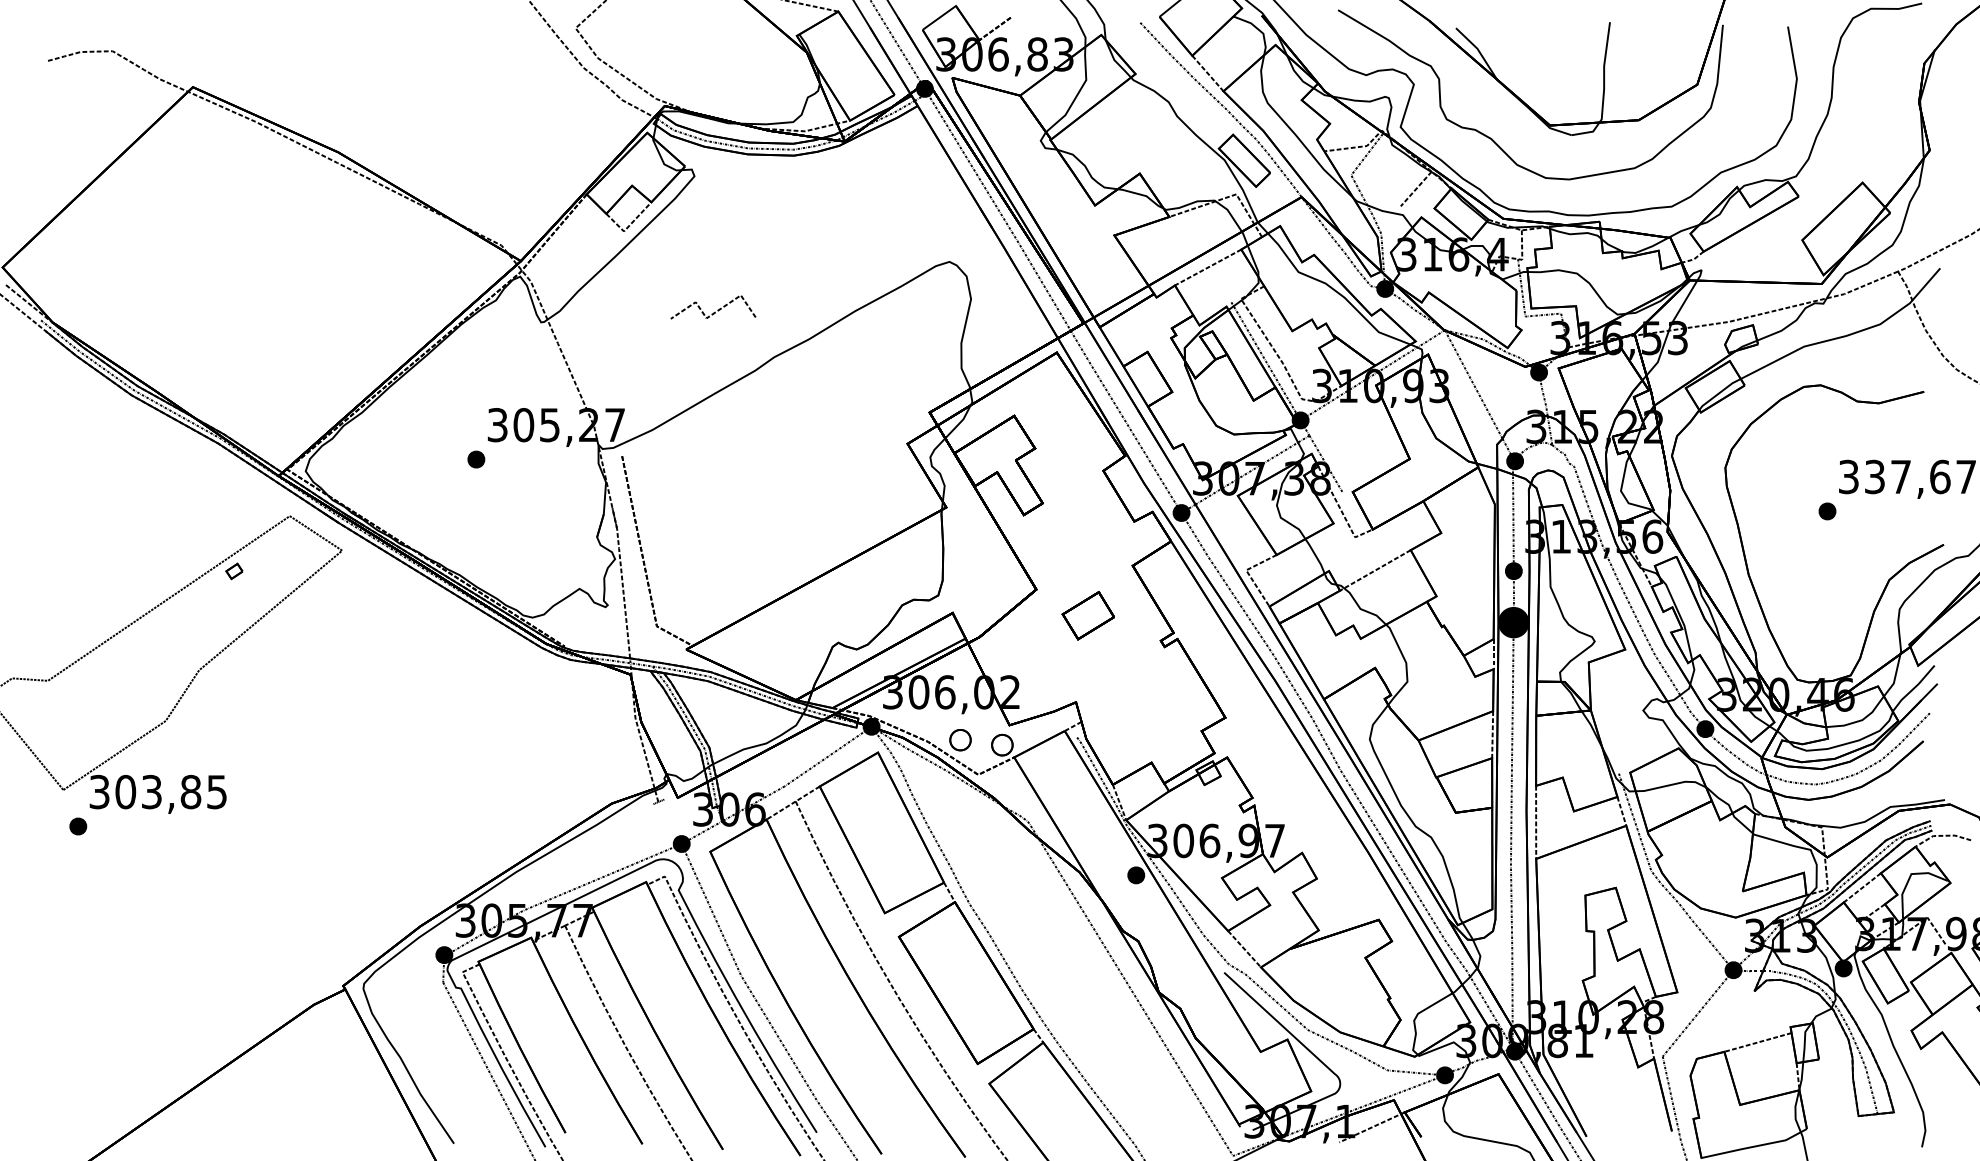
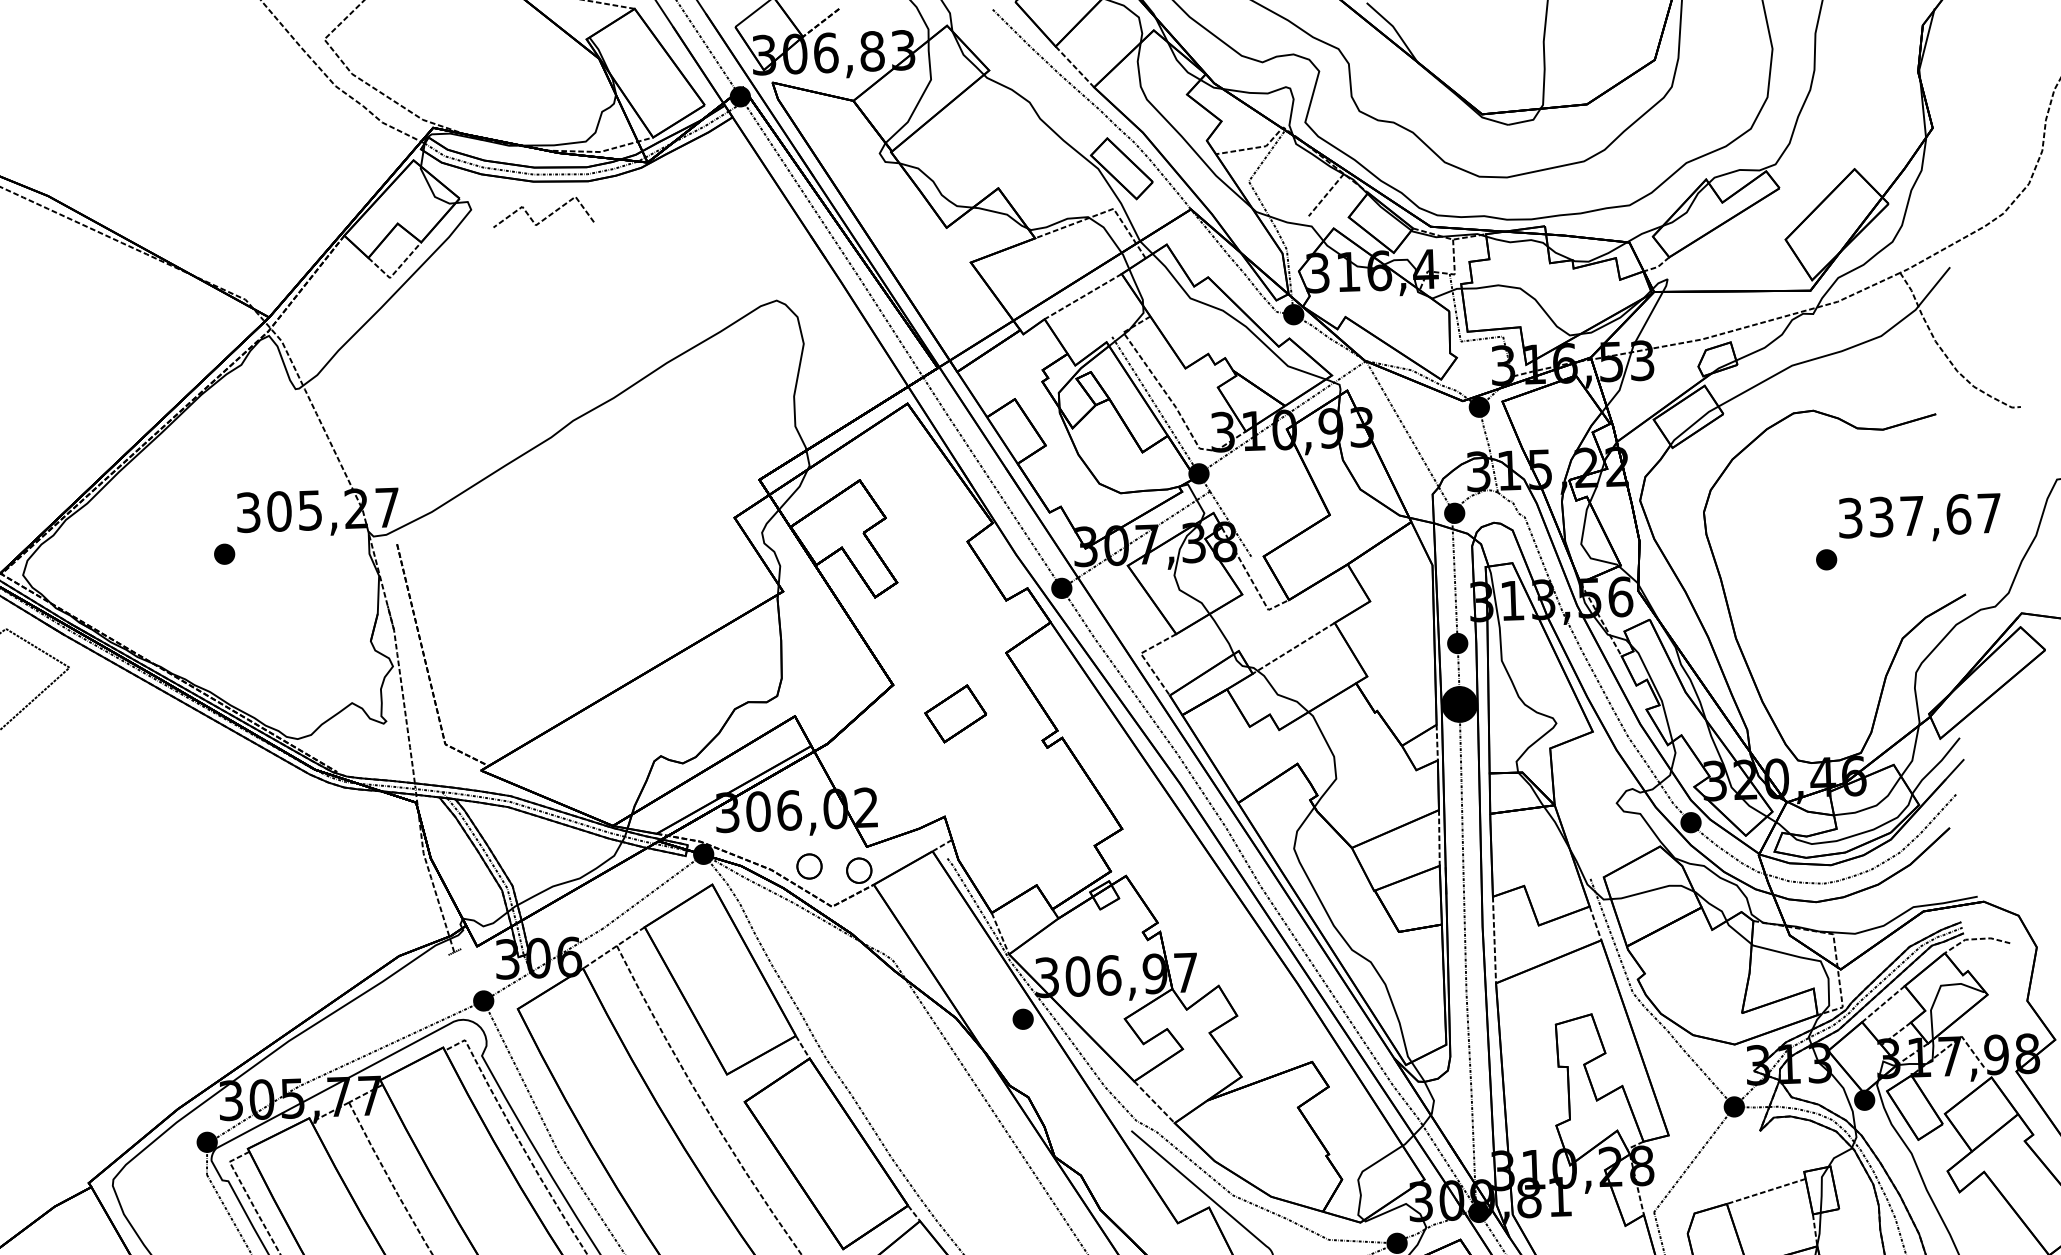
line: (714, 311) -> (544, 216), moved

